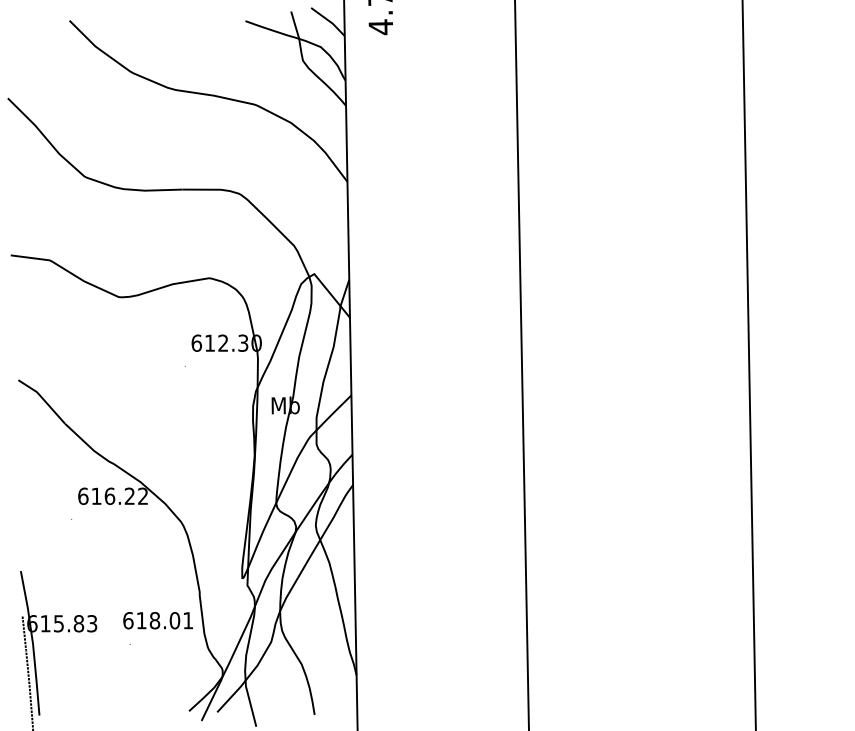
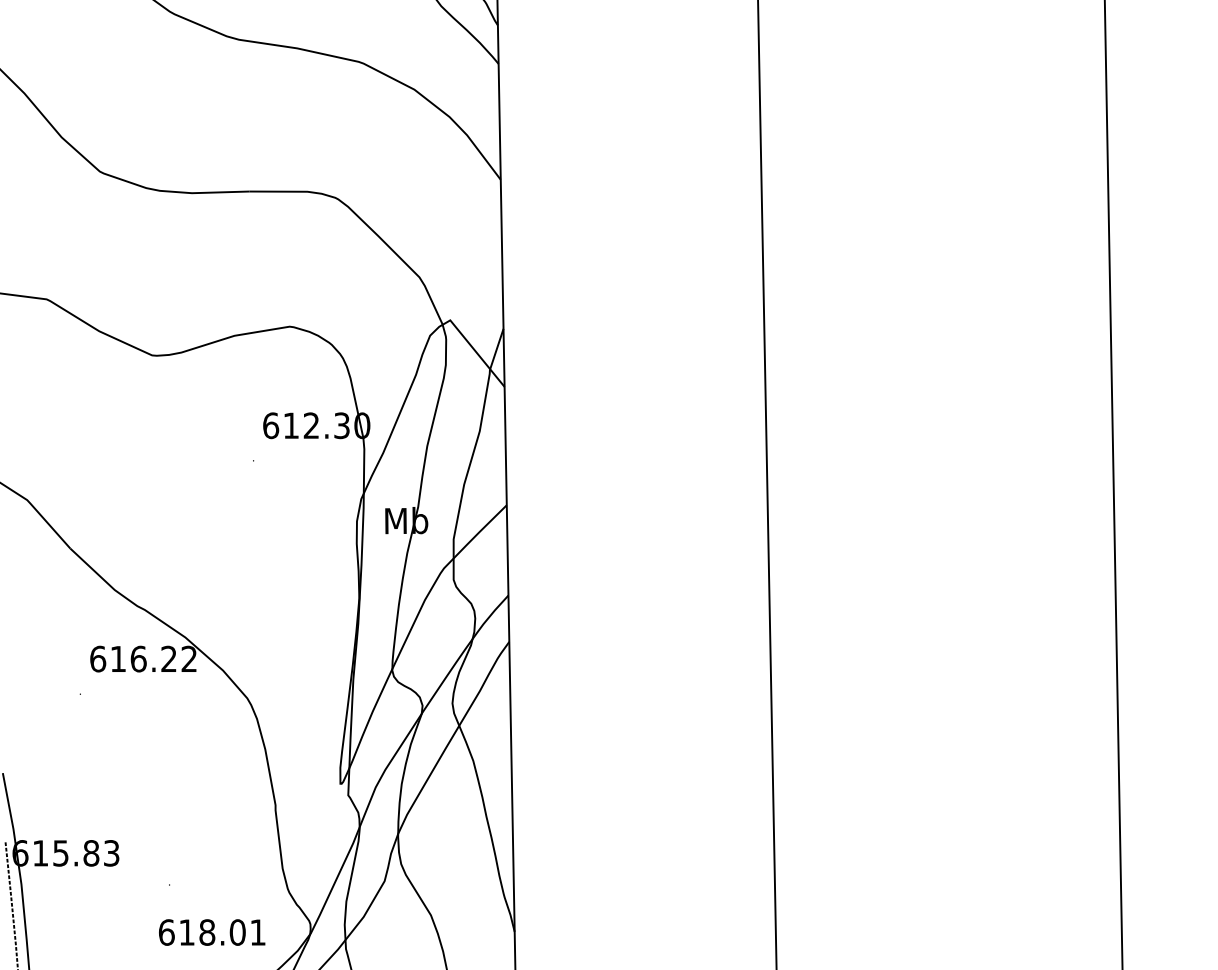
text: (157, 620) -> (211, 932), moved

